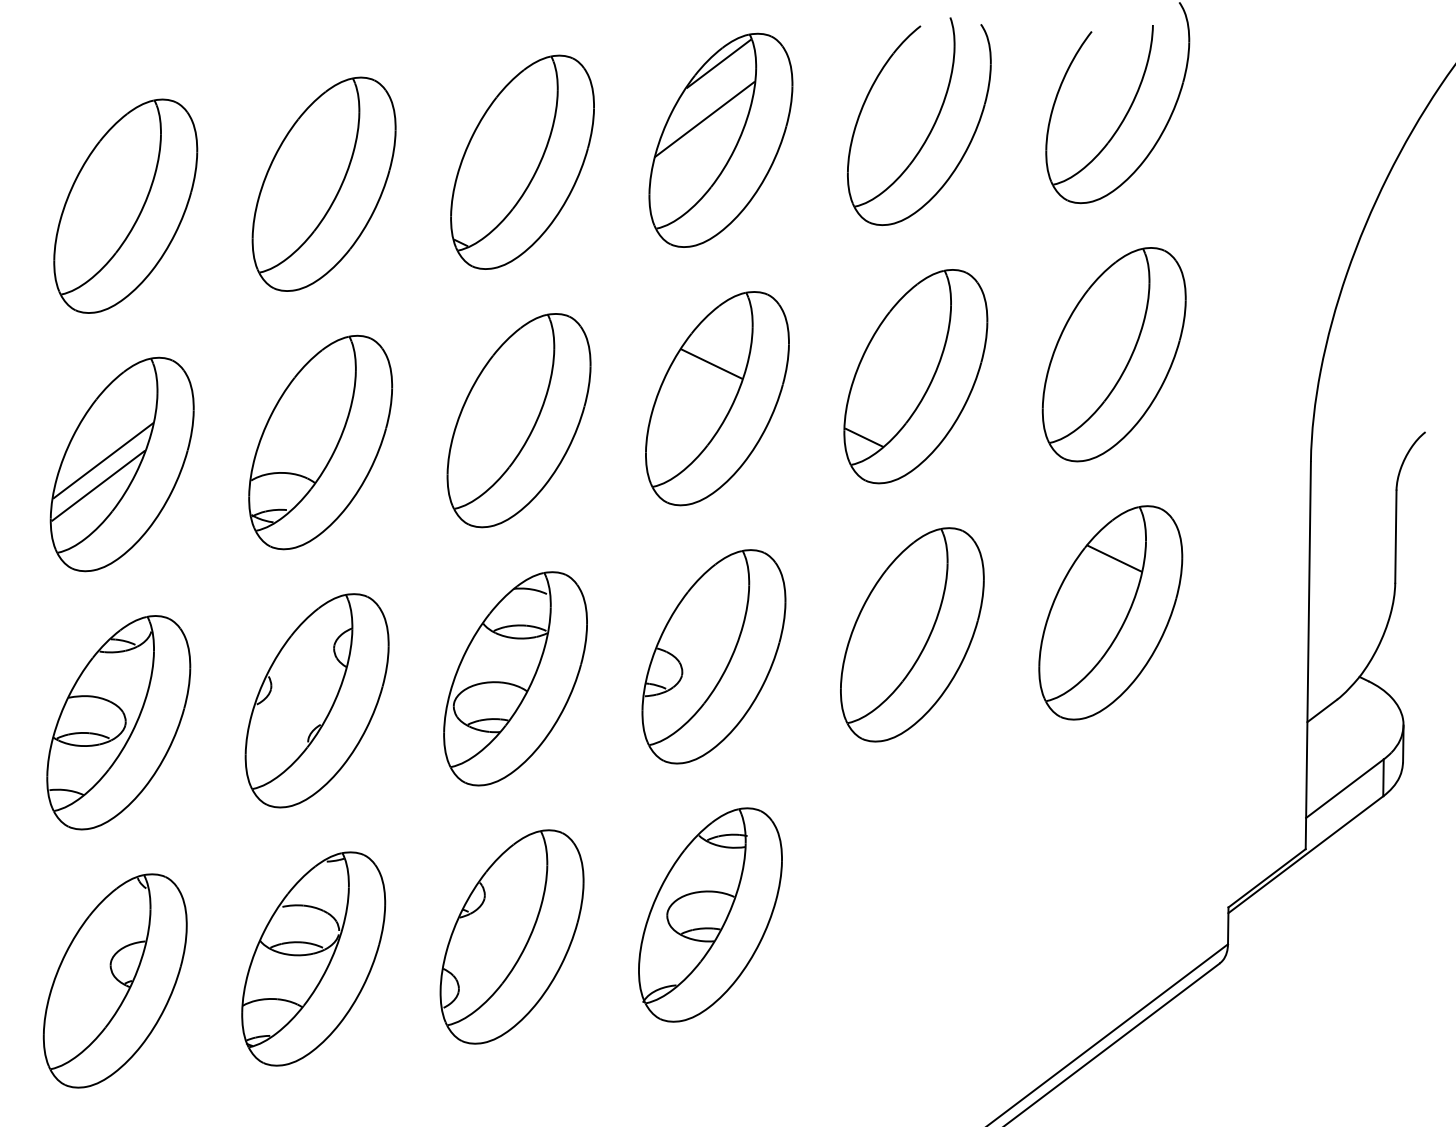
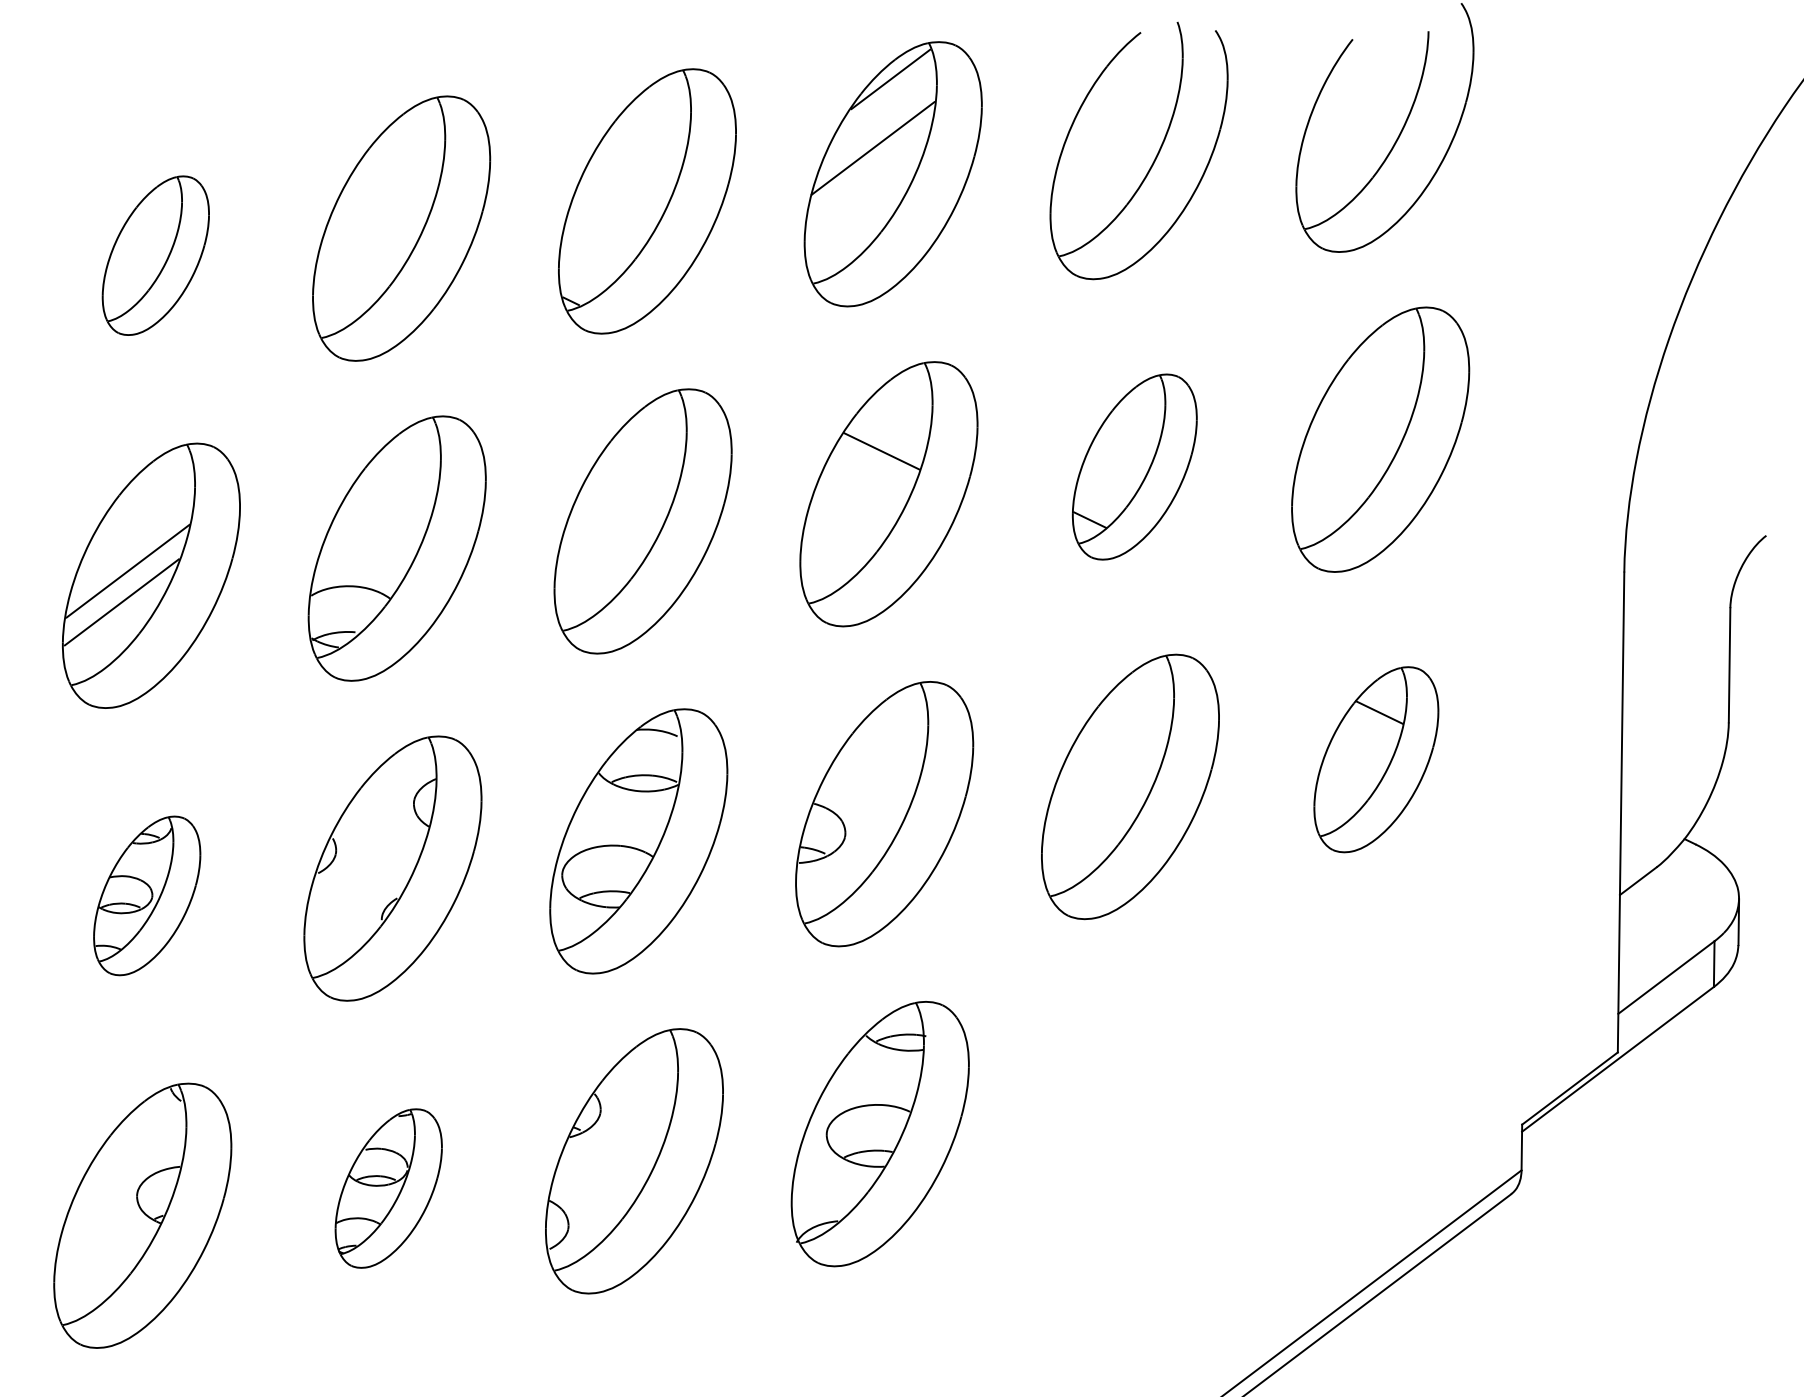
part: (125, 205) -> (155, 254), size x0.6
part: (915, 376) -> (1134, 466), size x0.7
part: (1110, 612) -> (1375, 759), size x0.7
part: (118, 722) -> (146, 895), size x0.6
part: (313, 958) -> (388, 1187), size x0.6

